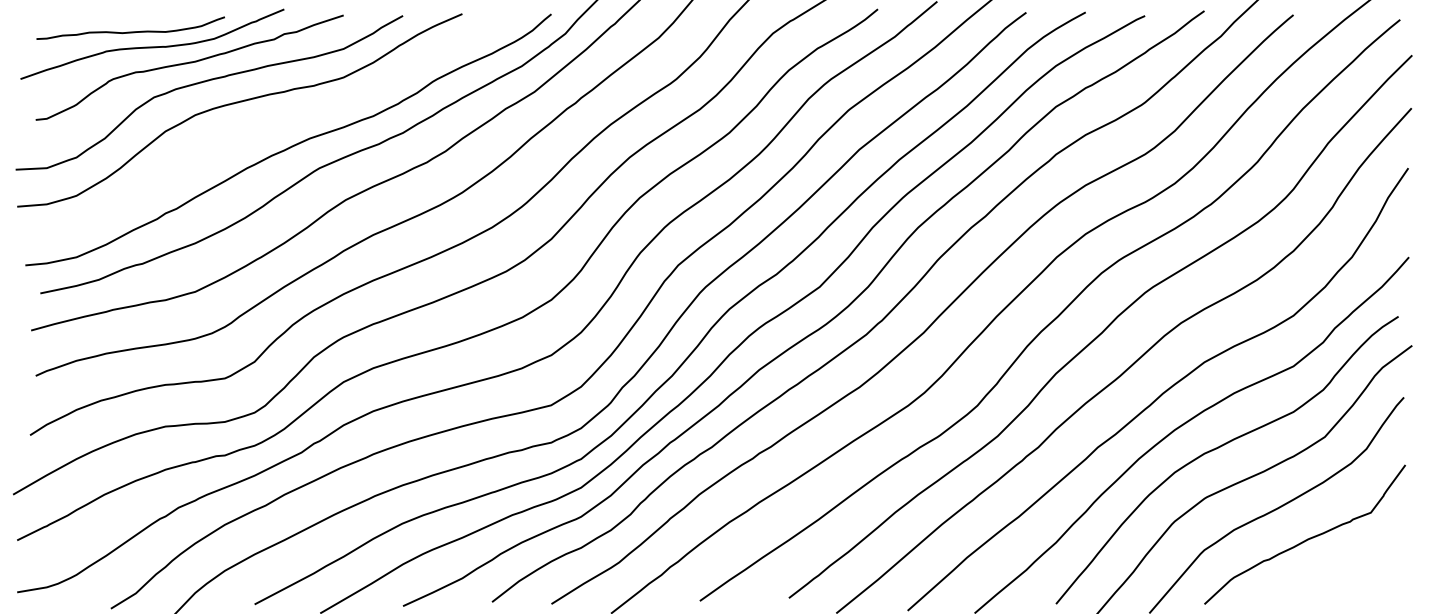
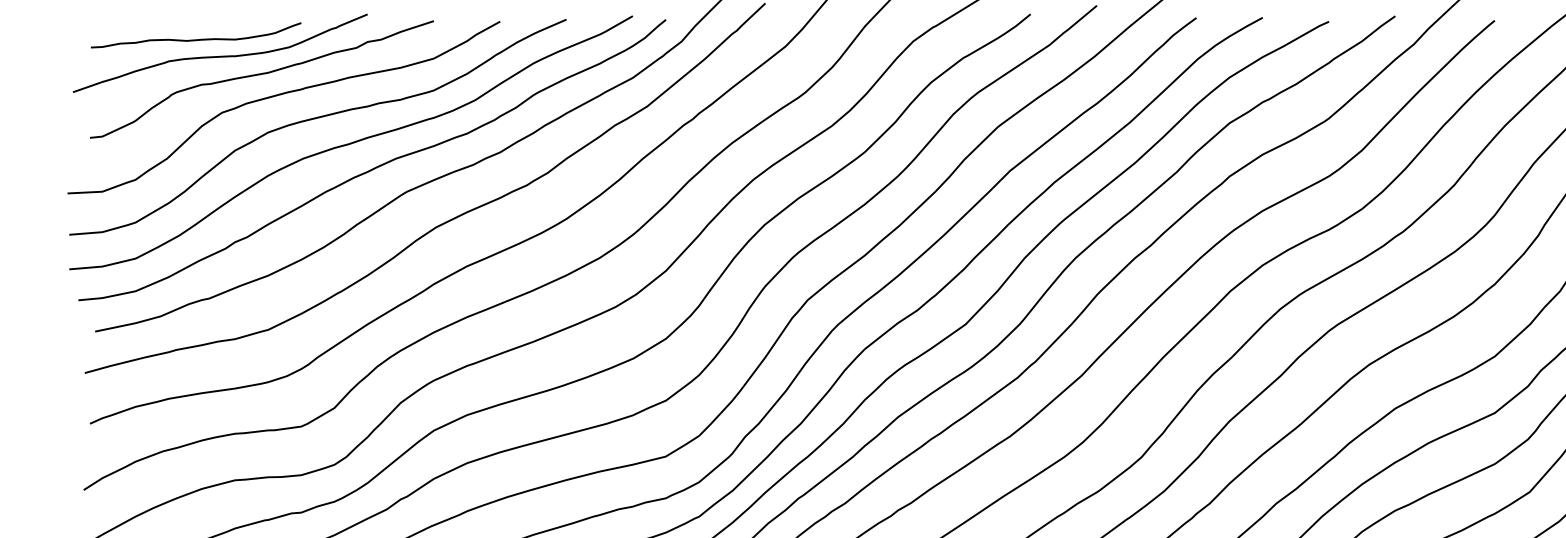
curve: (269, 124) -> (351, 142), added

